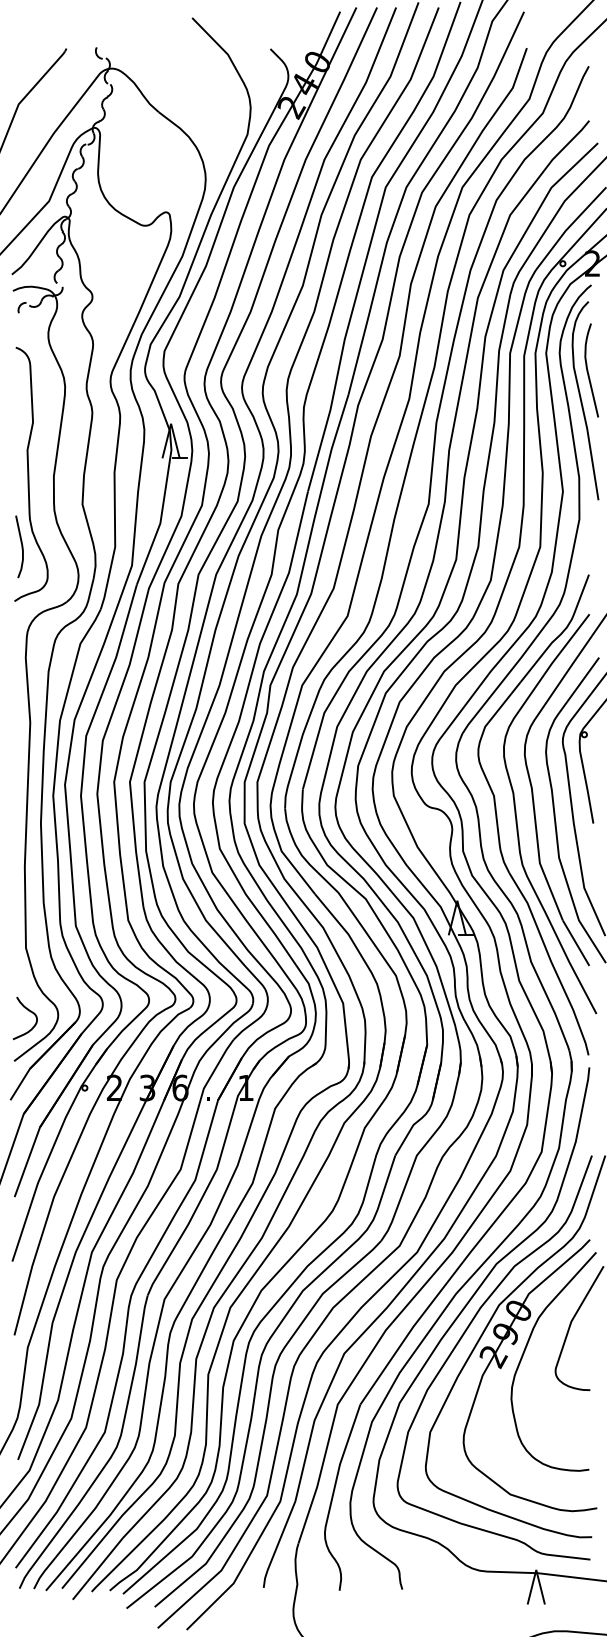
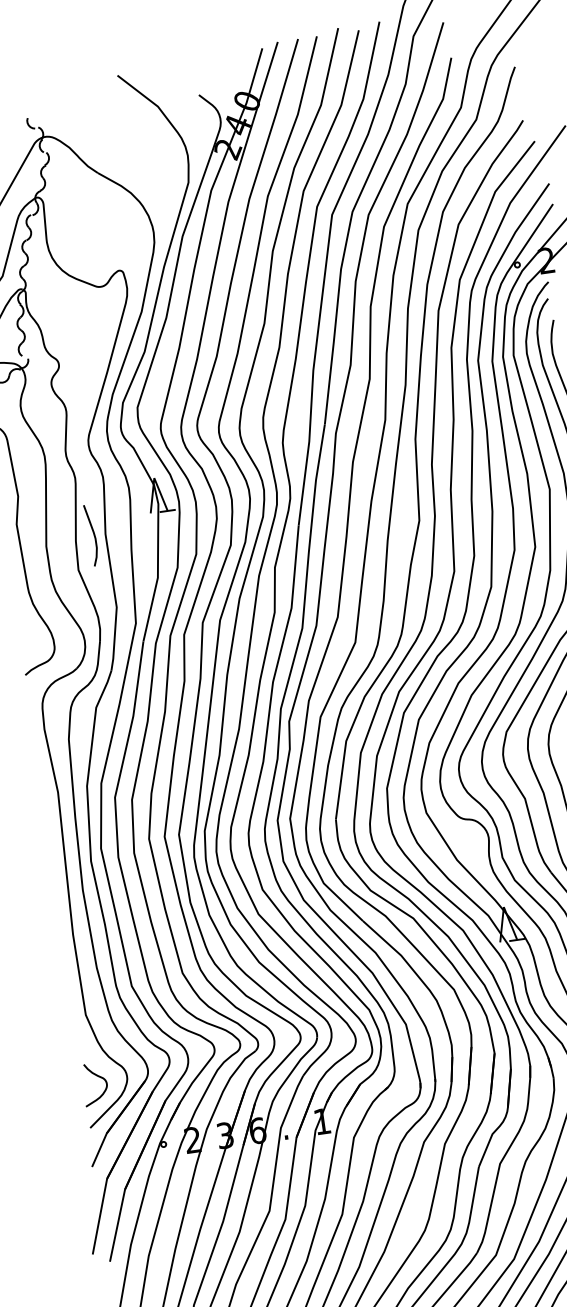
curve: (21, 546) -> (93, 534), moved

